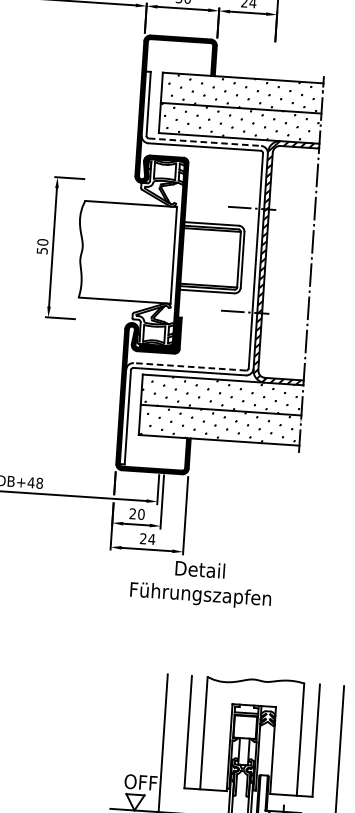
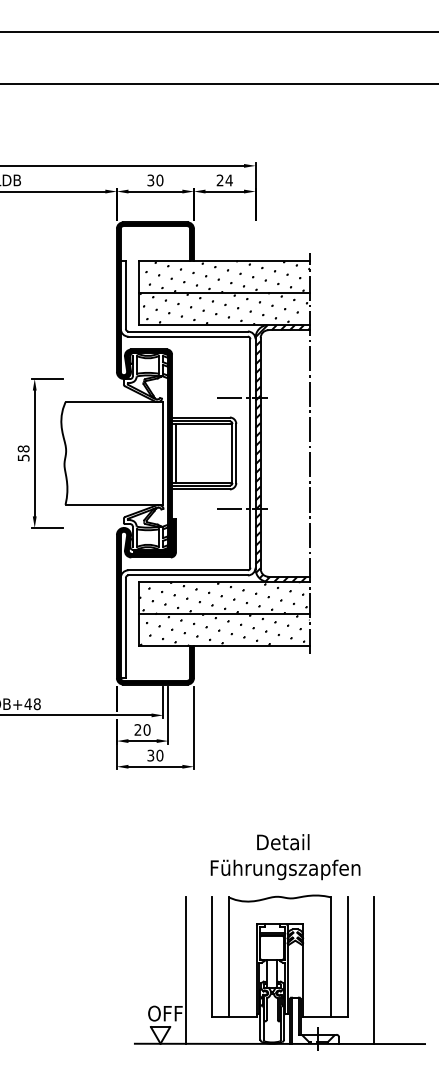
line: (205, 142) -> (188, 331), dashed -> solid
text: (42, 241) -> (23, 448), 50 -> 58
line: (185, 256) -> (175, 453), added
line: (190, 367) -> (188, 570), dashed -> solid
text: (147, 538) -> (155, 755), 24 -> 30
text: (201, 584) -> (285, 857), moved

